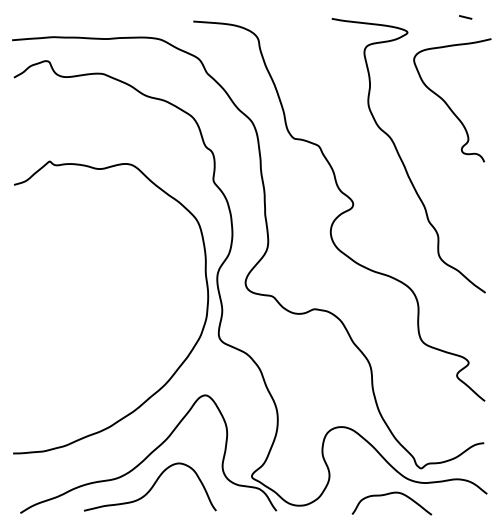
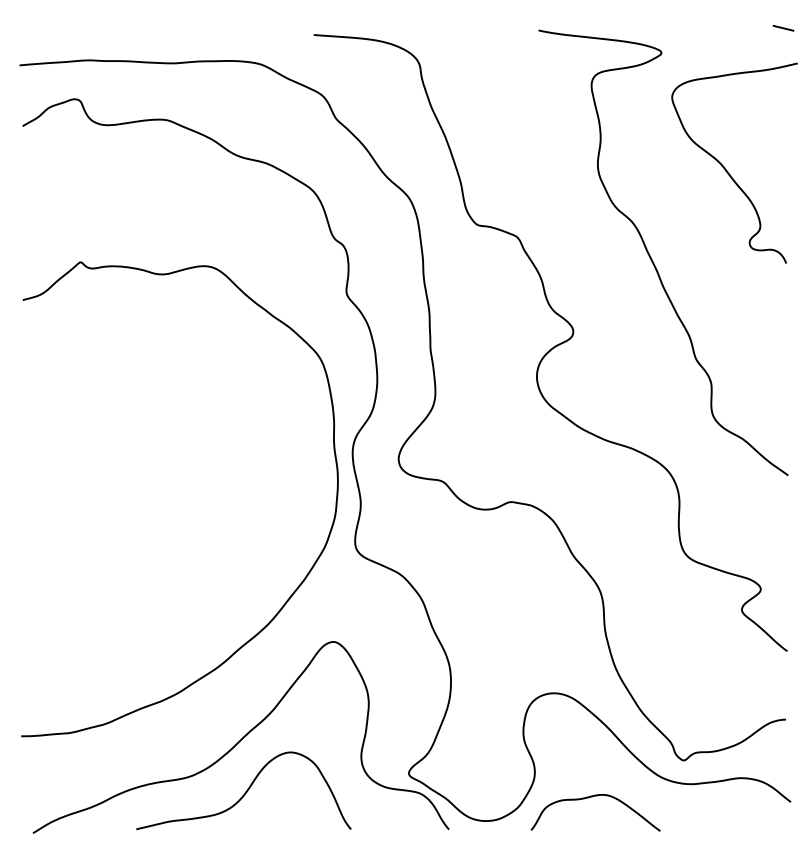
line: (465, 17) -> (783, 28), moved
curve: (390, 494) -> (593, 797), moved

